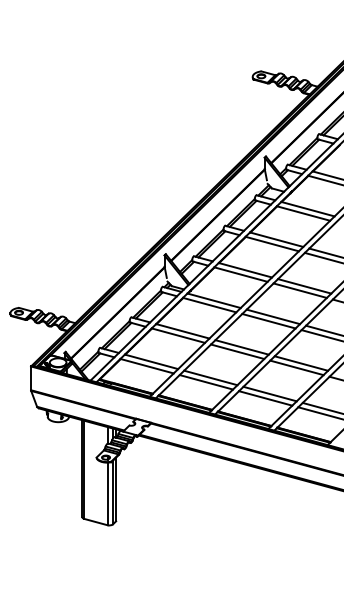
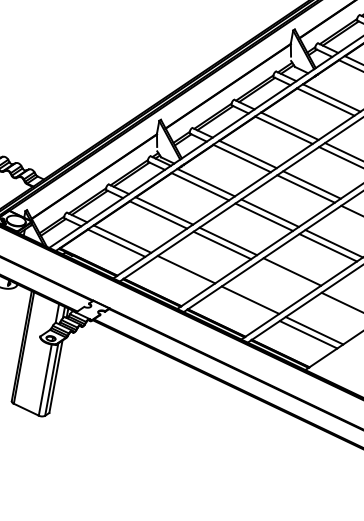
line: (296, 367) -> (285, 275), removed
line: (206, 382) -> (180, 273), removed
line: (265, 398) -> (244, 304), removed

